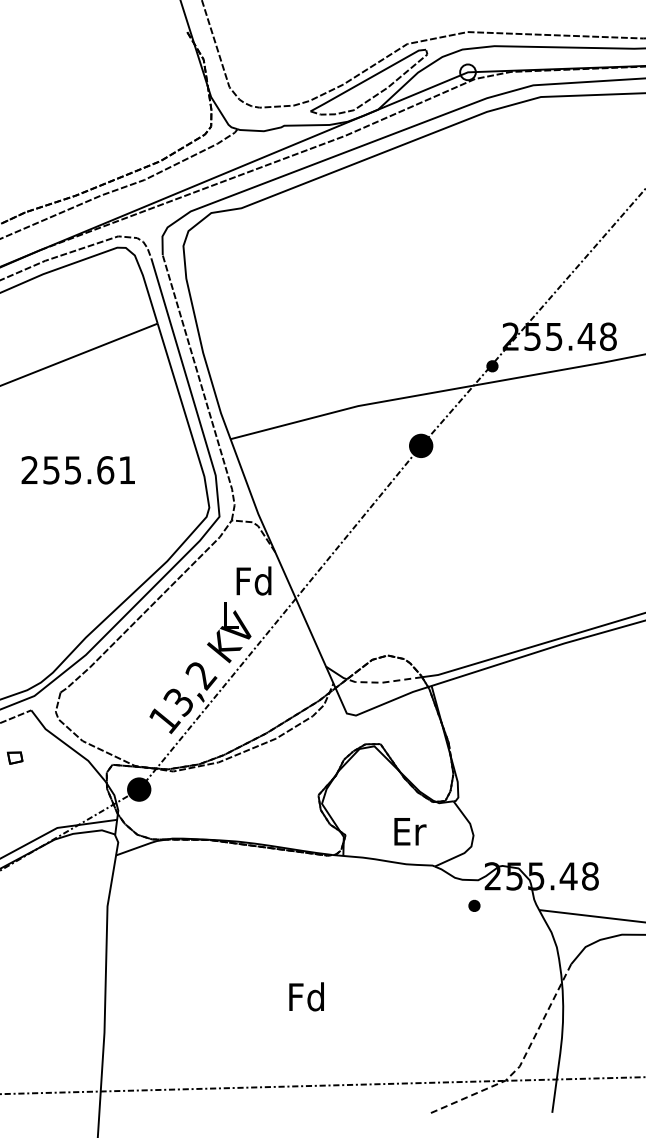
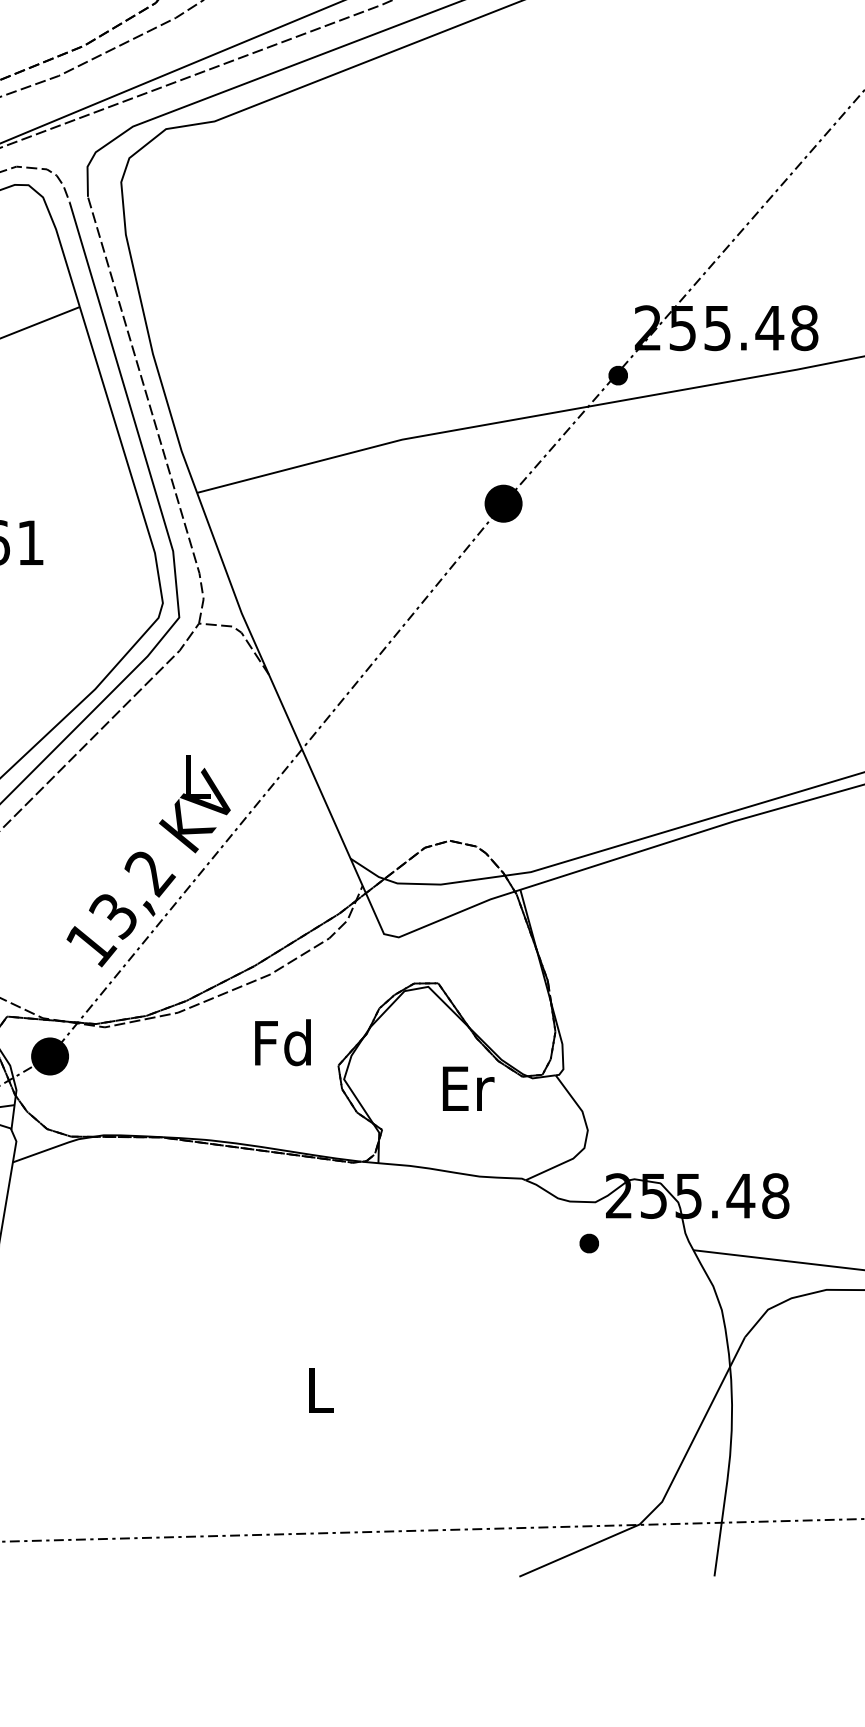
text: (253, 580) -> (282, 1041), moved
line: (383, 682) -> (443, 884), dashed -> solid
text: (410, 831) -> (468, 1088), moved
text: (306, 996) -> (319, 1389), Fd -> L
line: (522, 1062) -> (666, 1495), dashed -> solid

